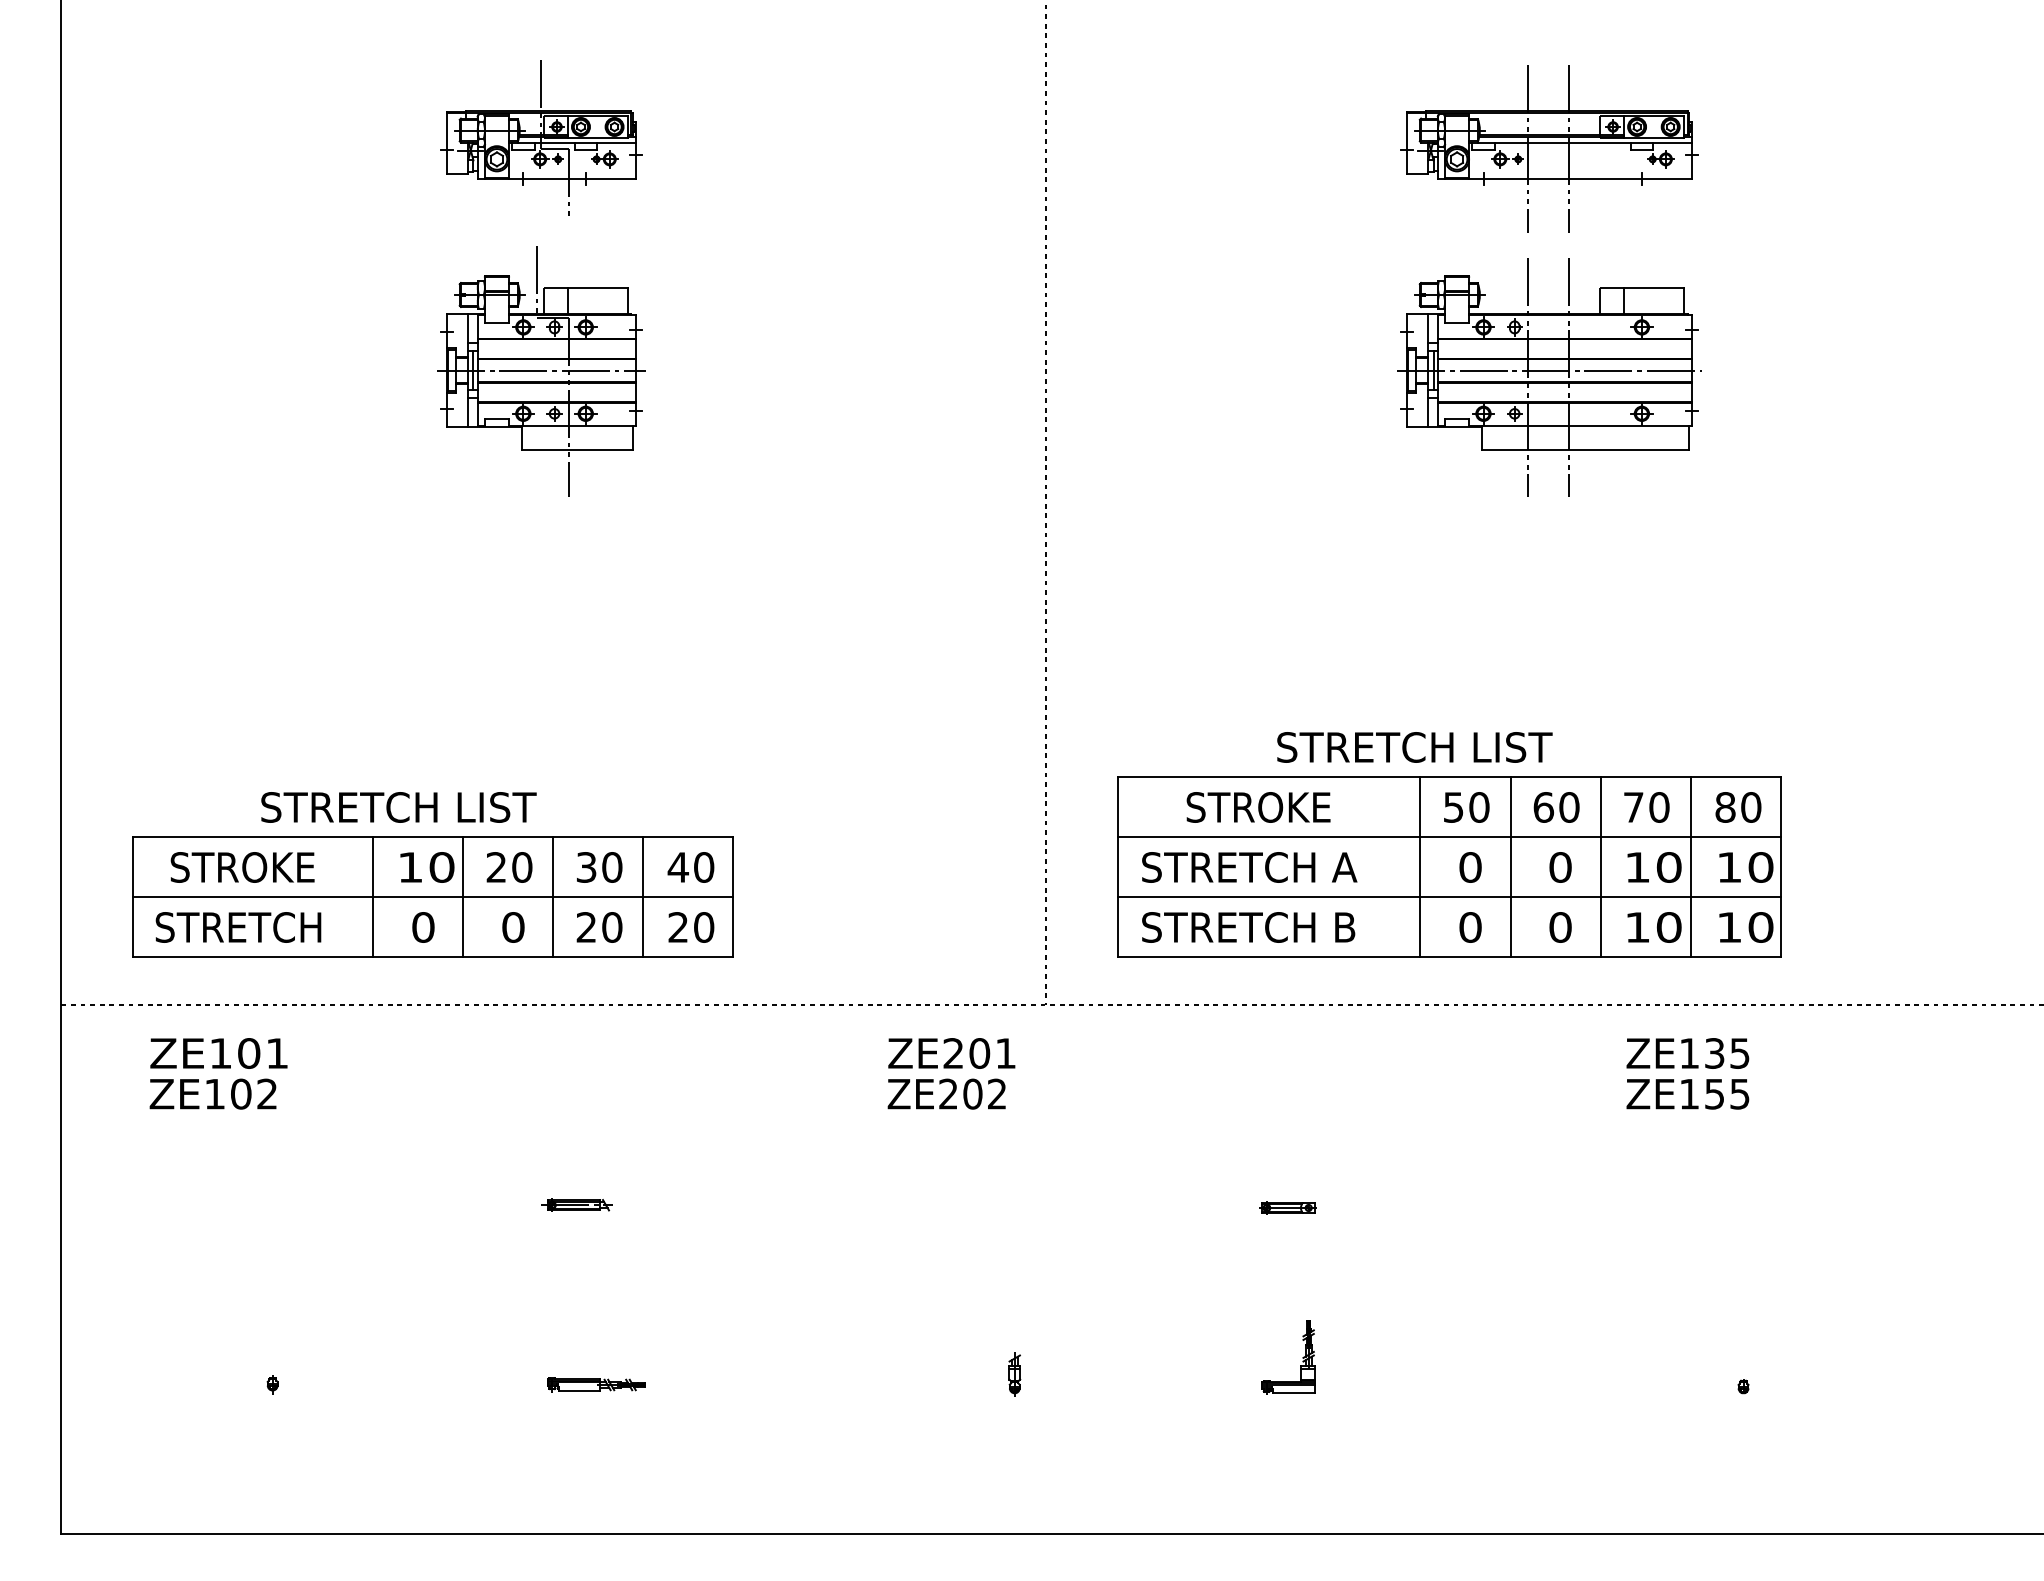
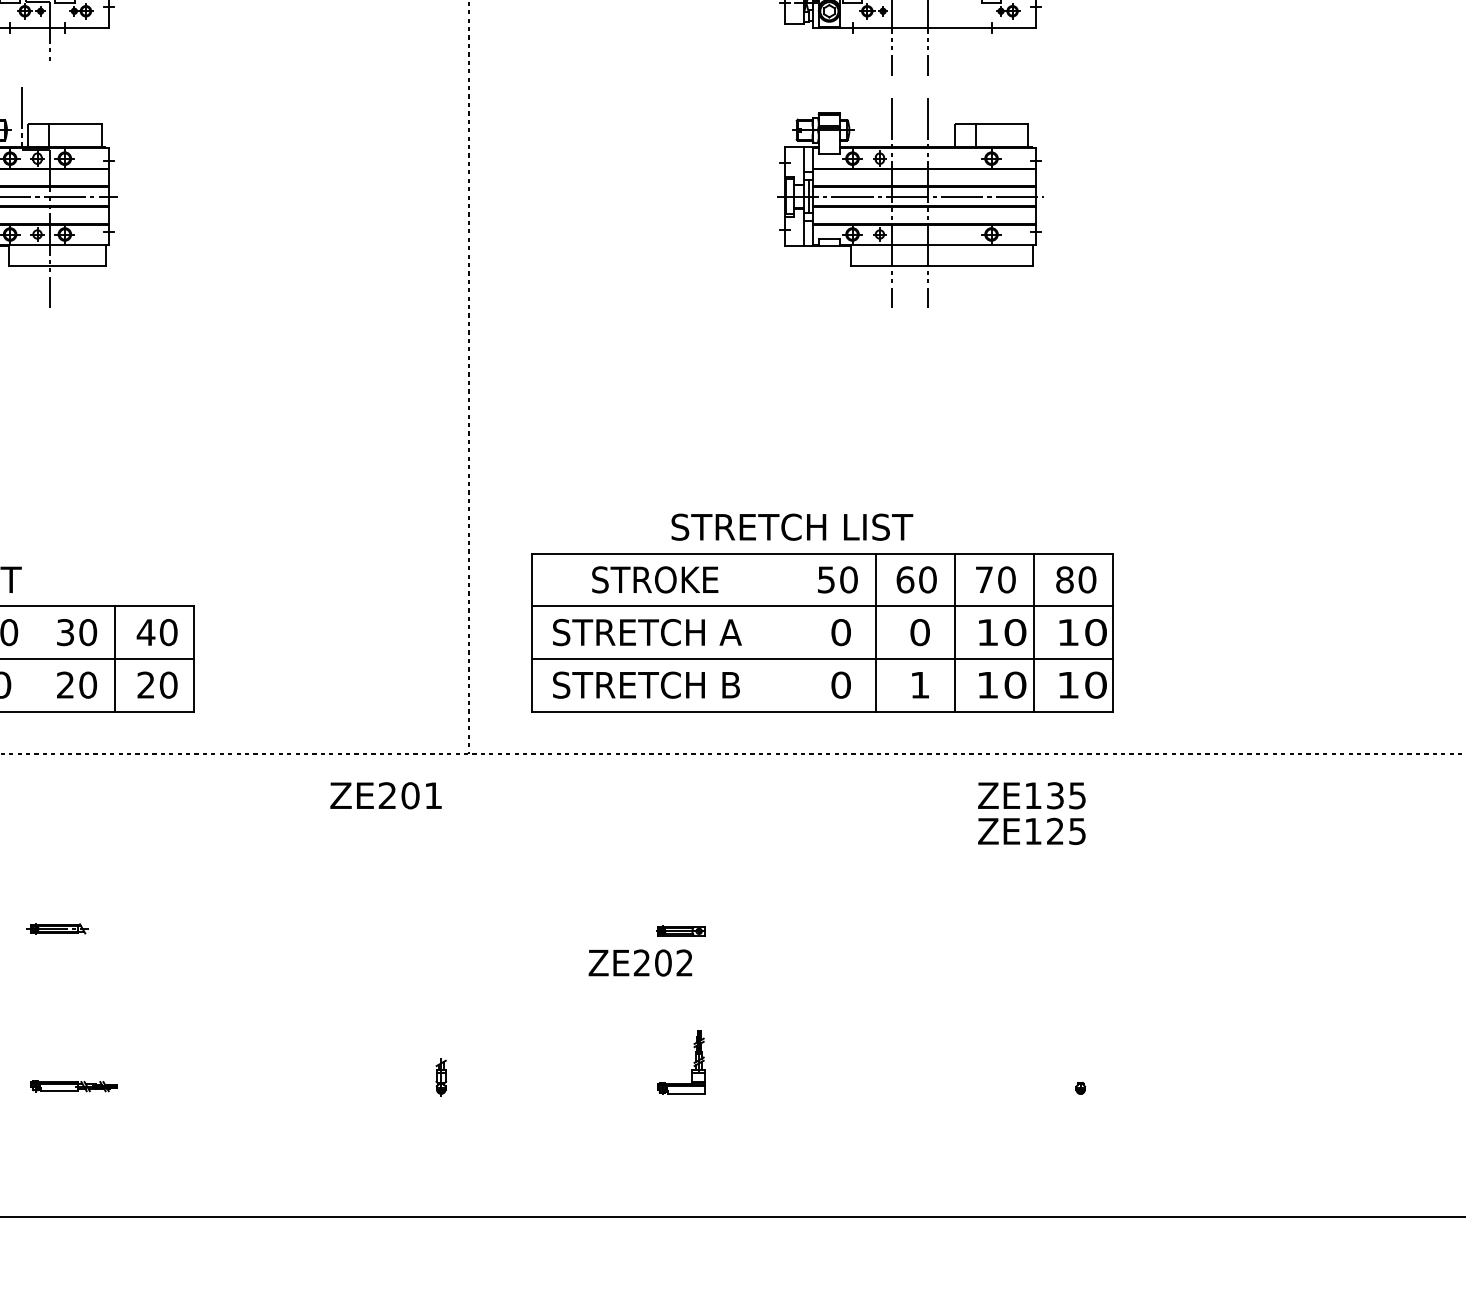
line: (1420, 867) -> (797, 632), removed
line: (553, 897) -> (36, 658), removed
text: (1560, 927) -> (920, 685), 0 -> 1
text: (946, 1093) -> (640, 962), moved
text: (1714, 1093) -> (1055, 830), ZE155 -> ZE125

